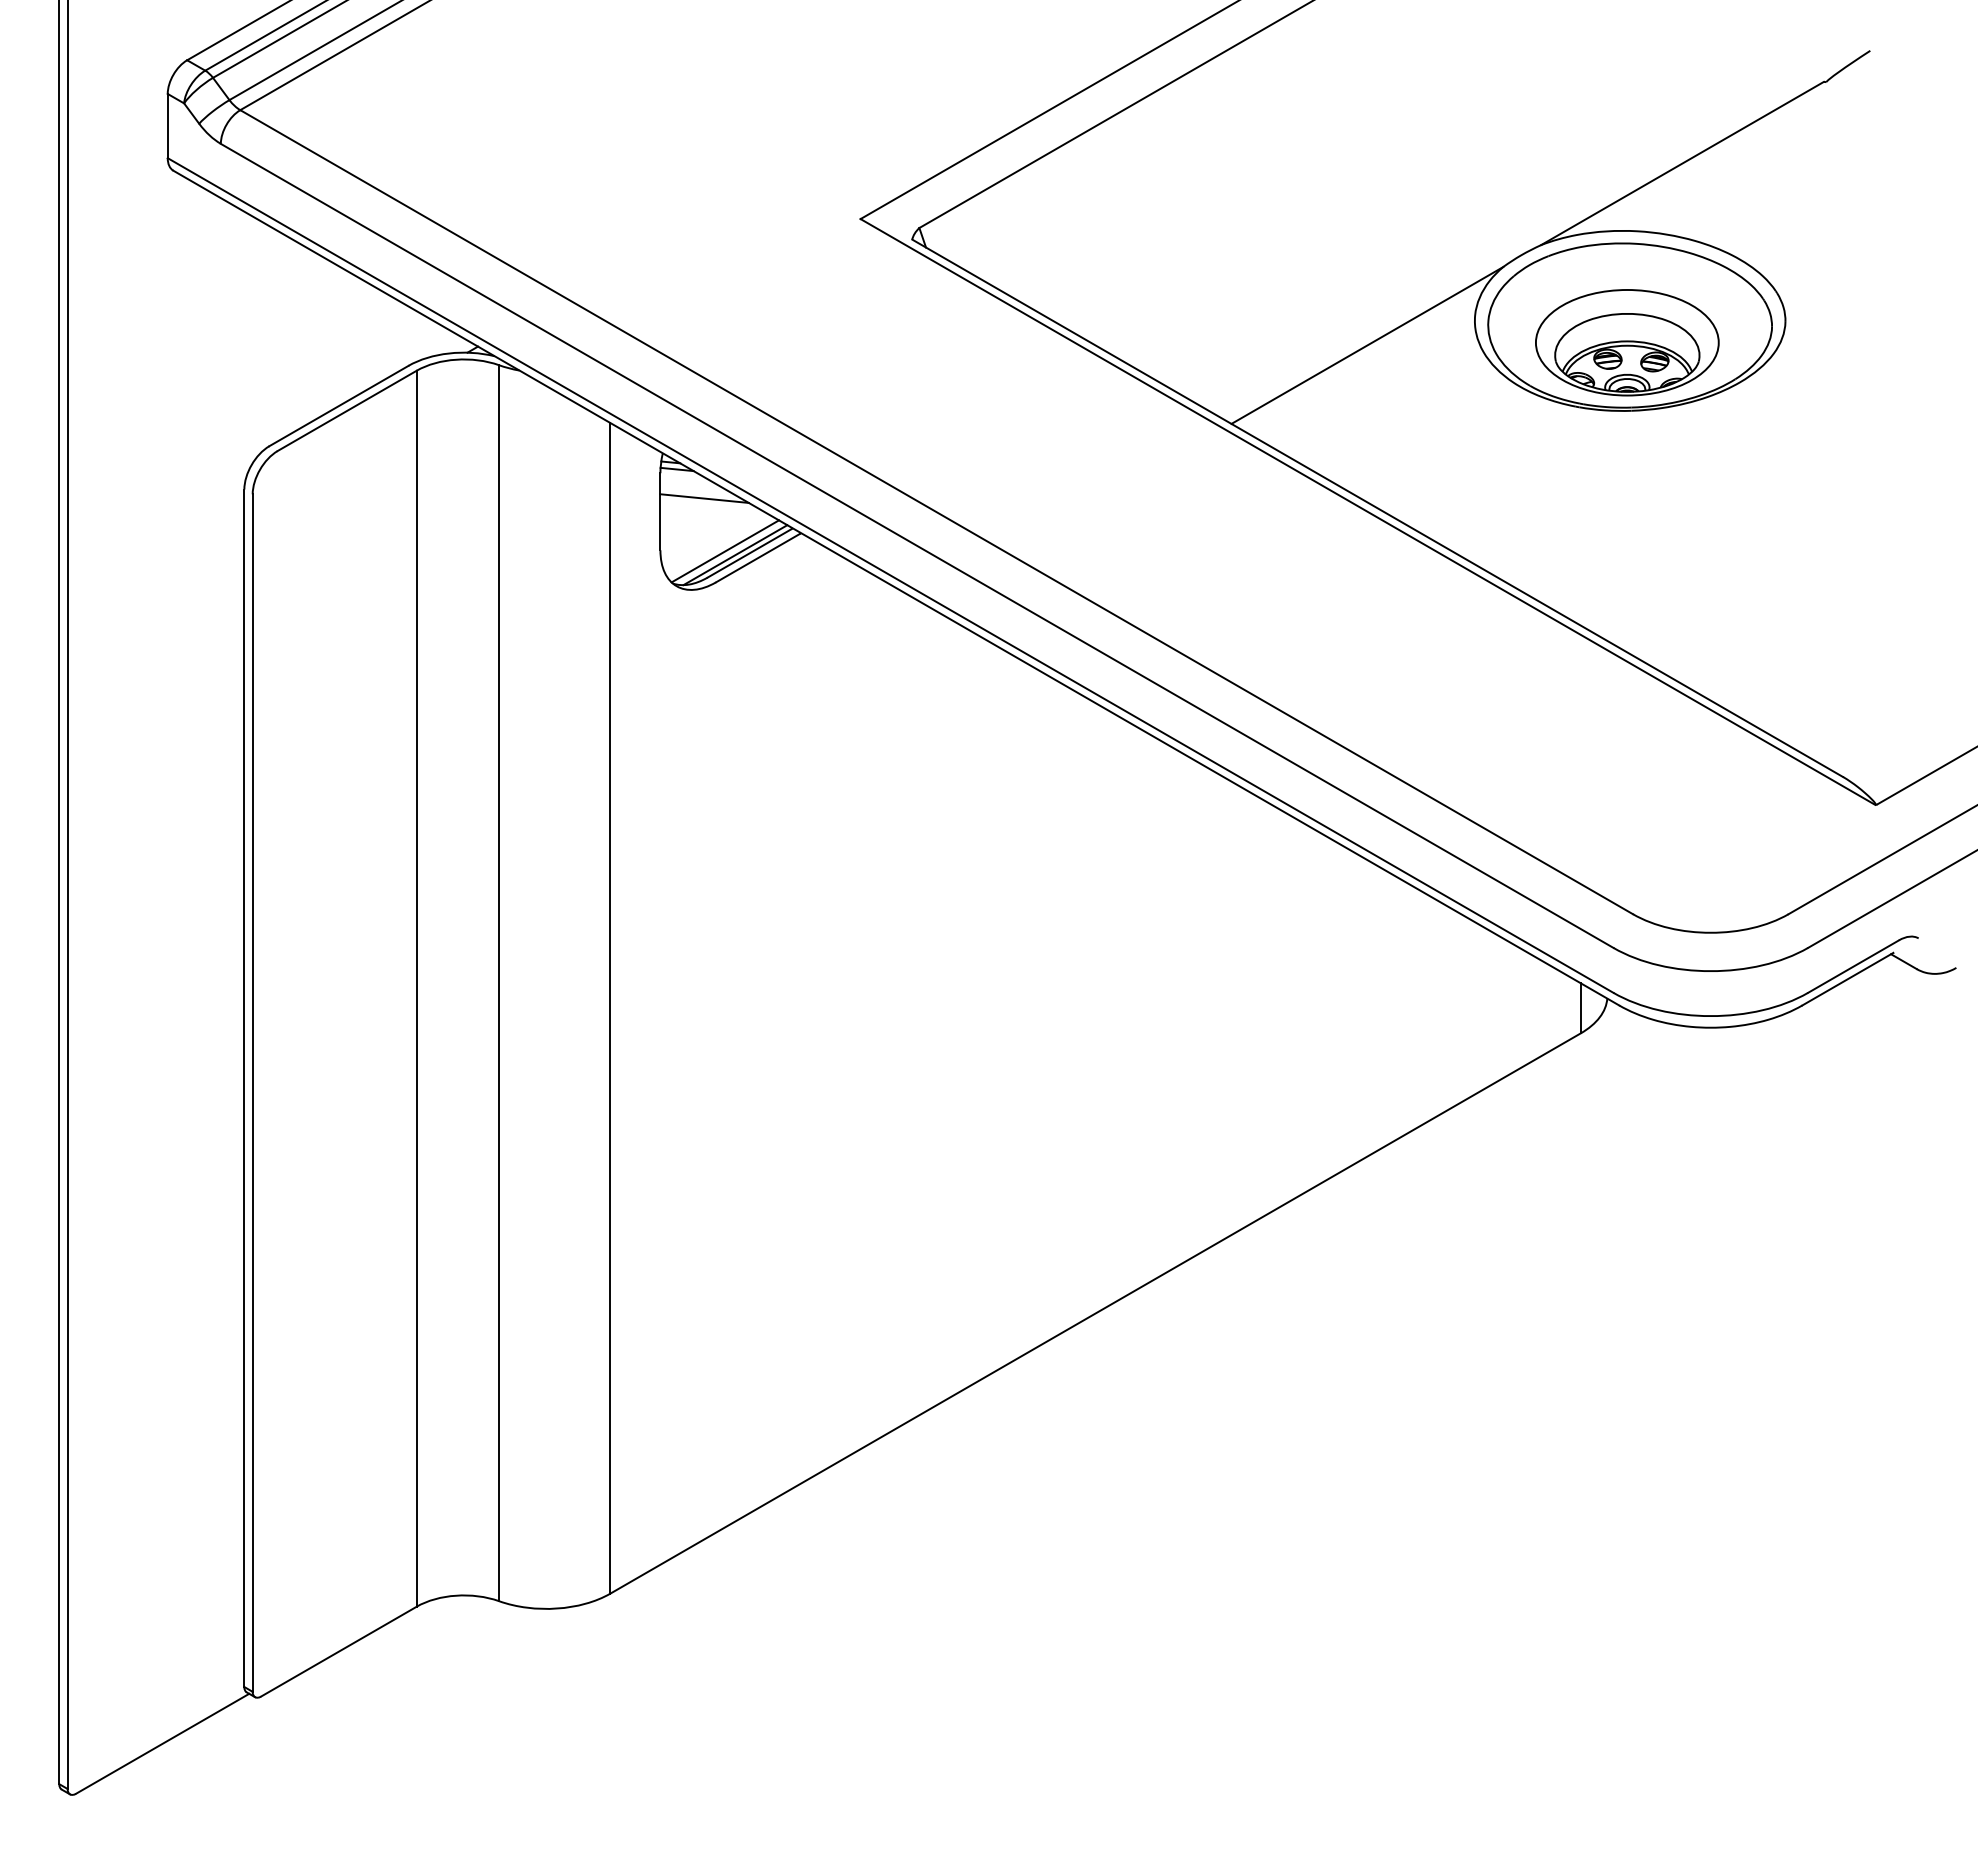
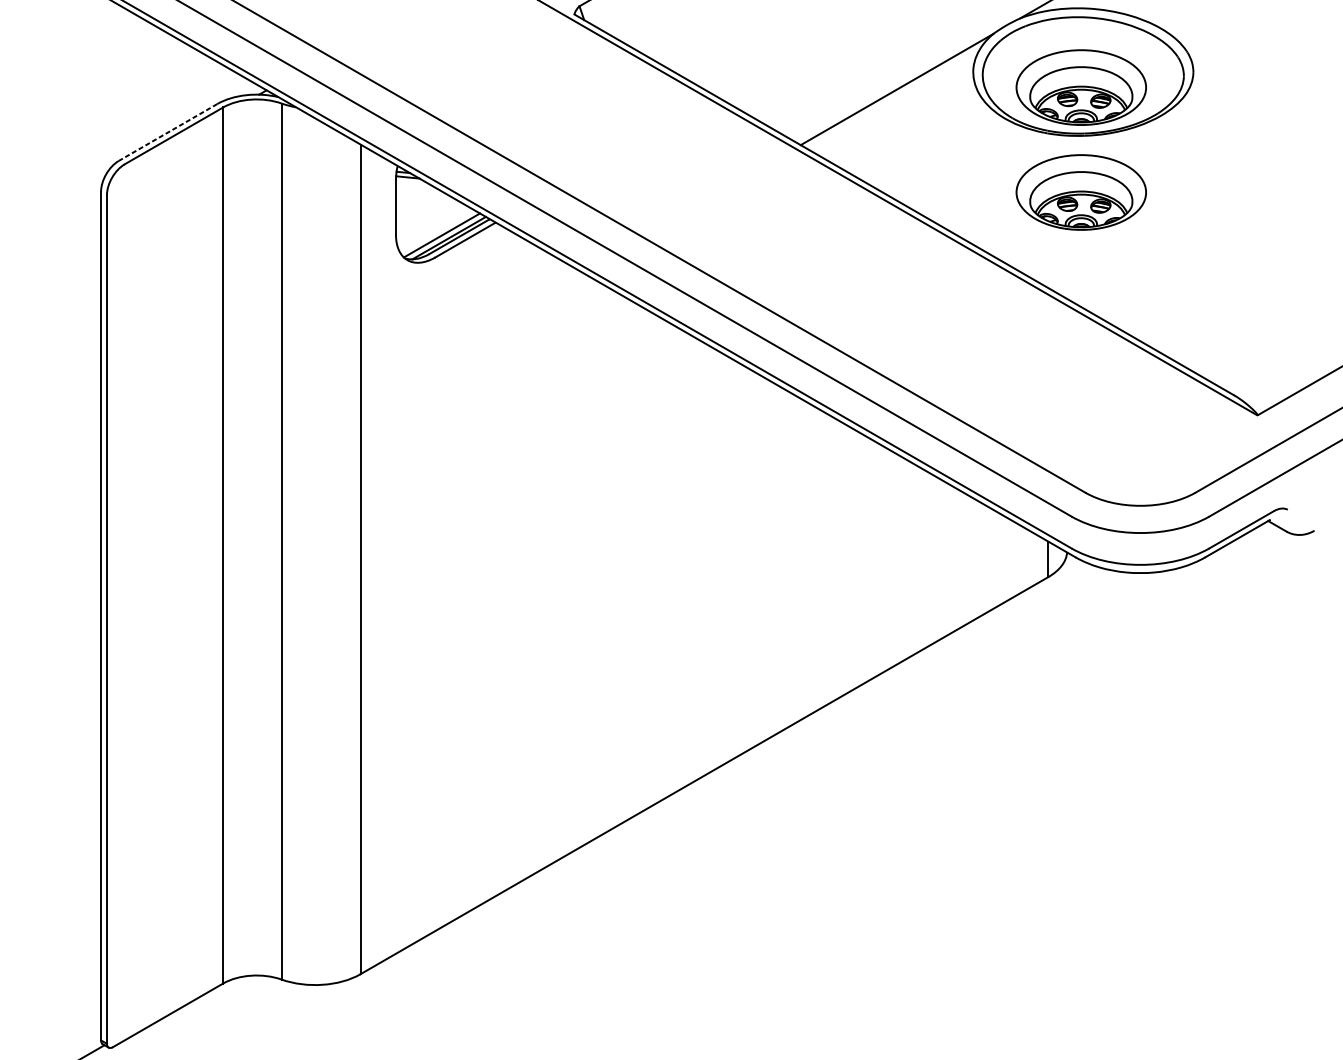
line: (338, 406) -> (167, 132), solid -> dashed
part: (1627, 490) -> (1081, 192), added
line: (704, 498) -> (427, 198), removed

